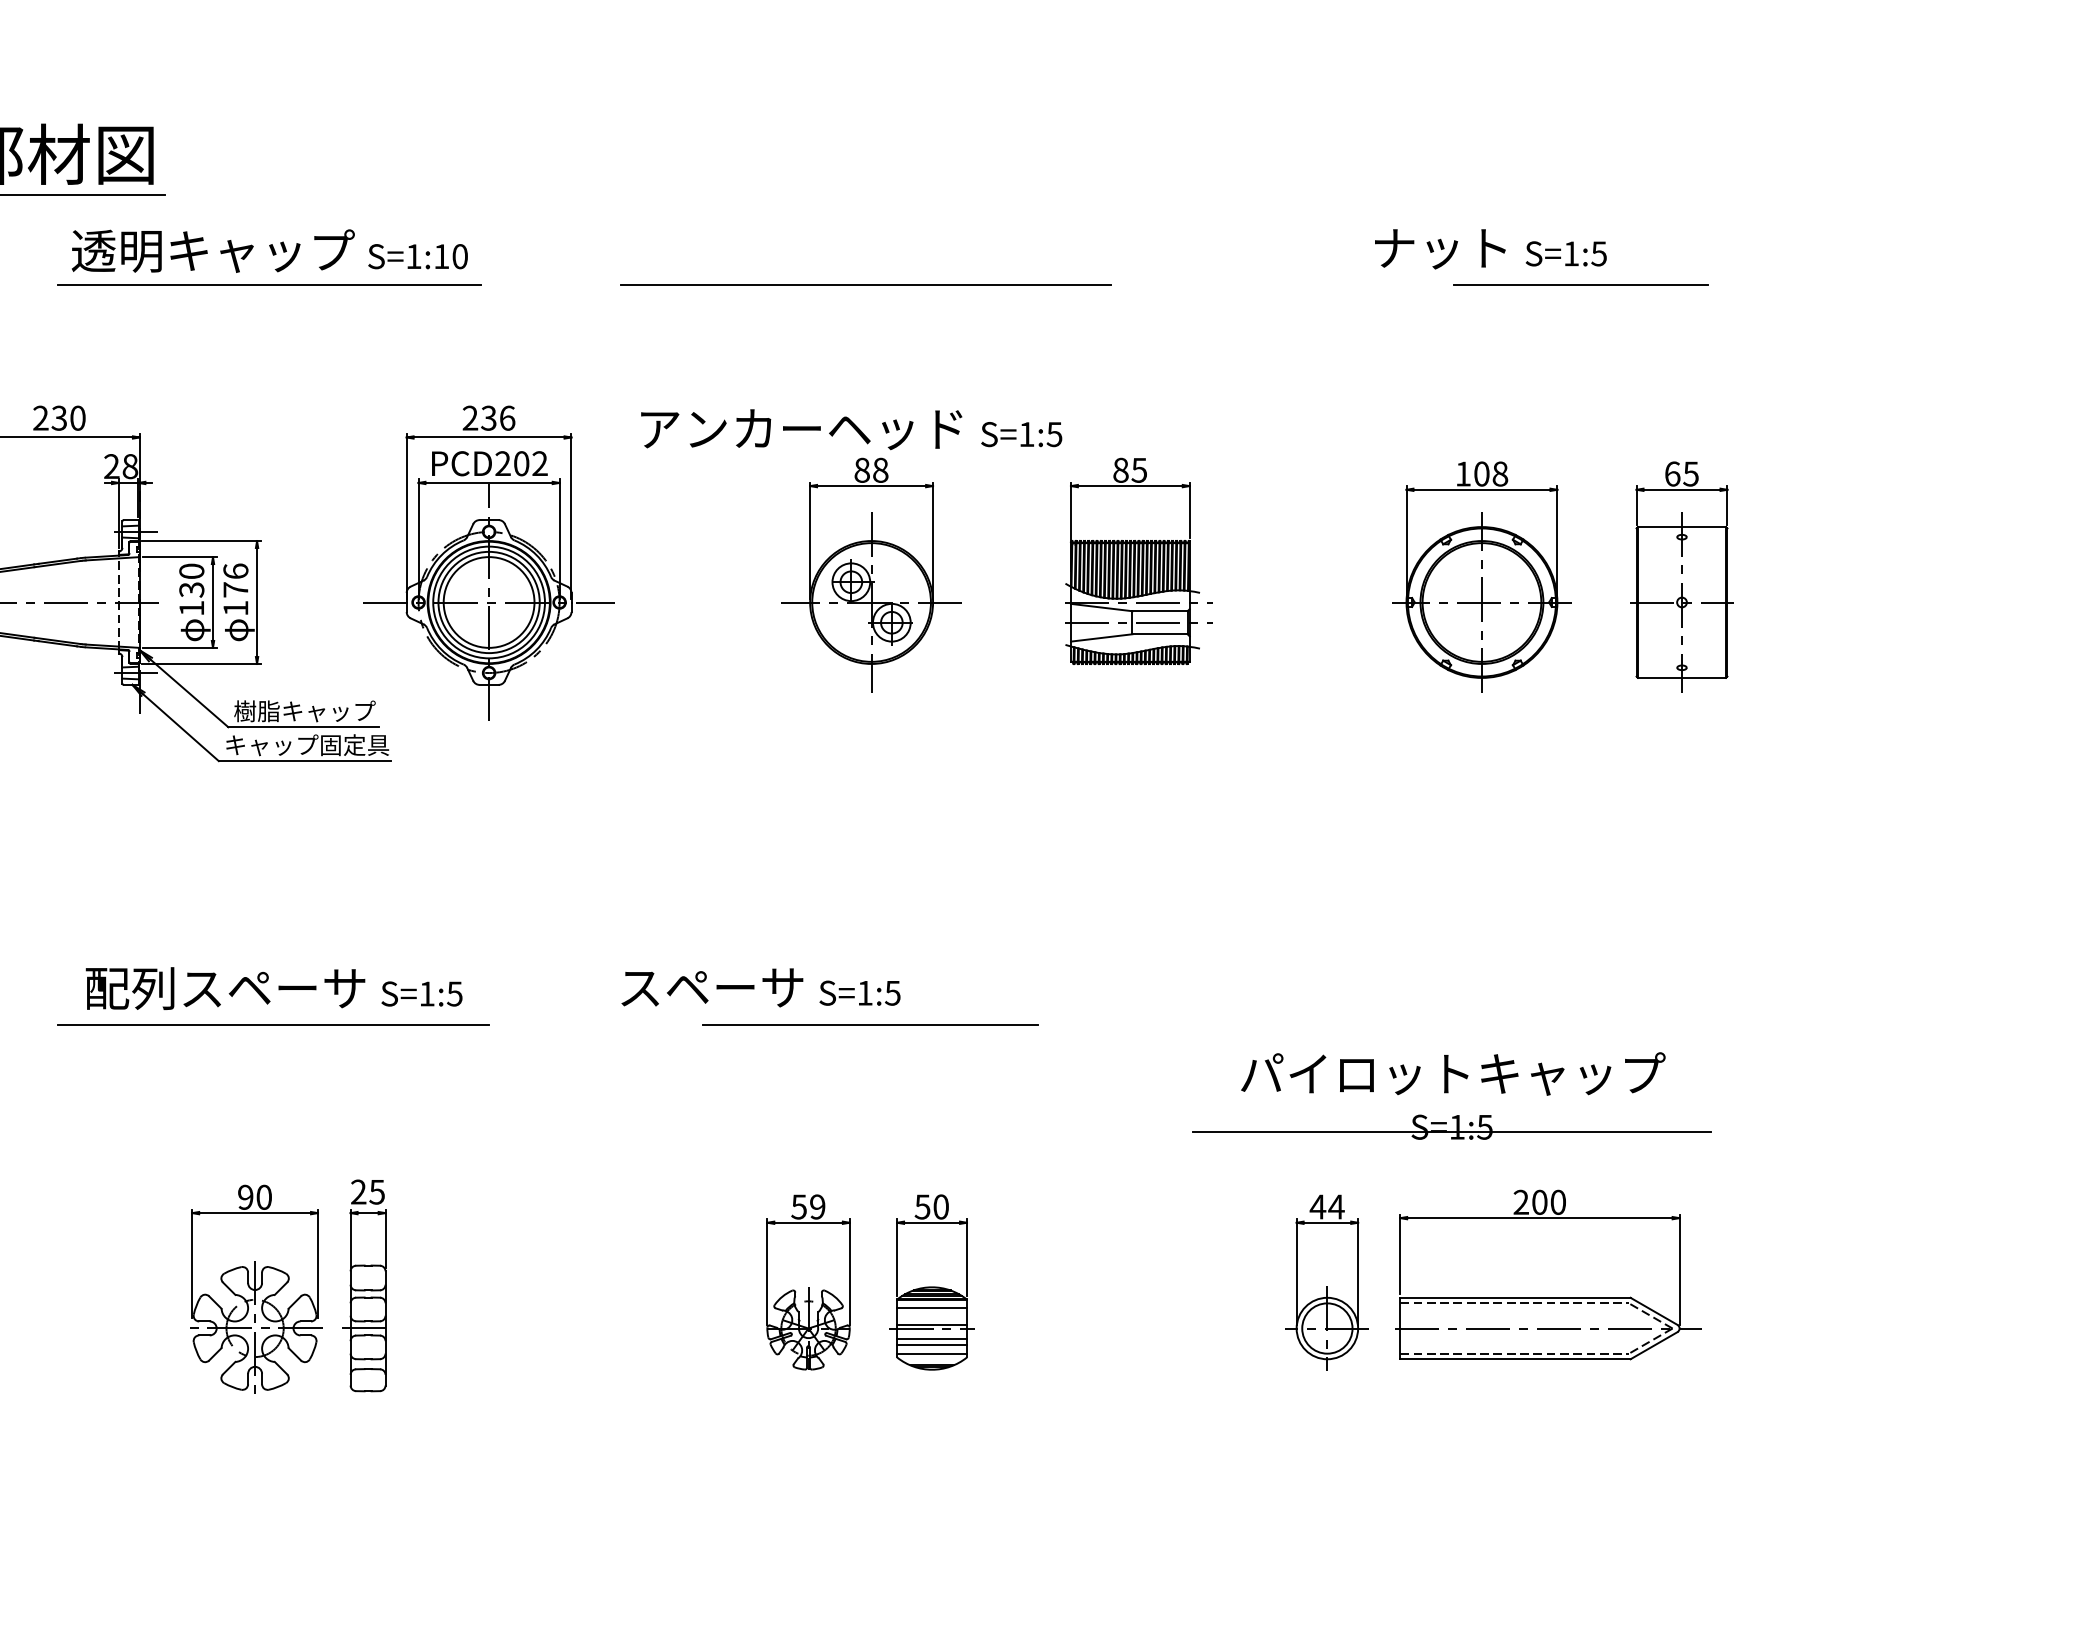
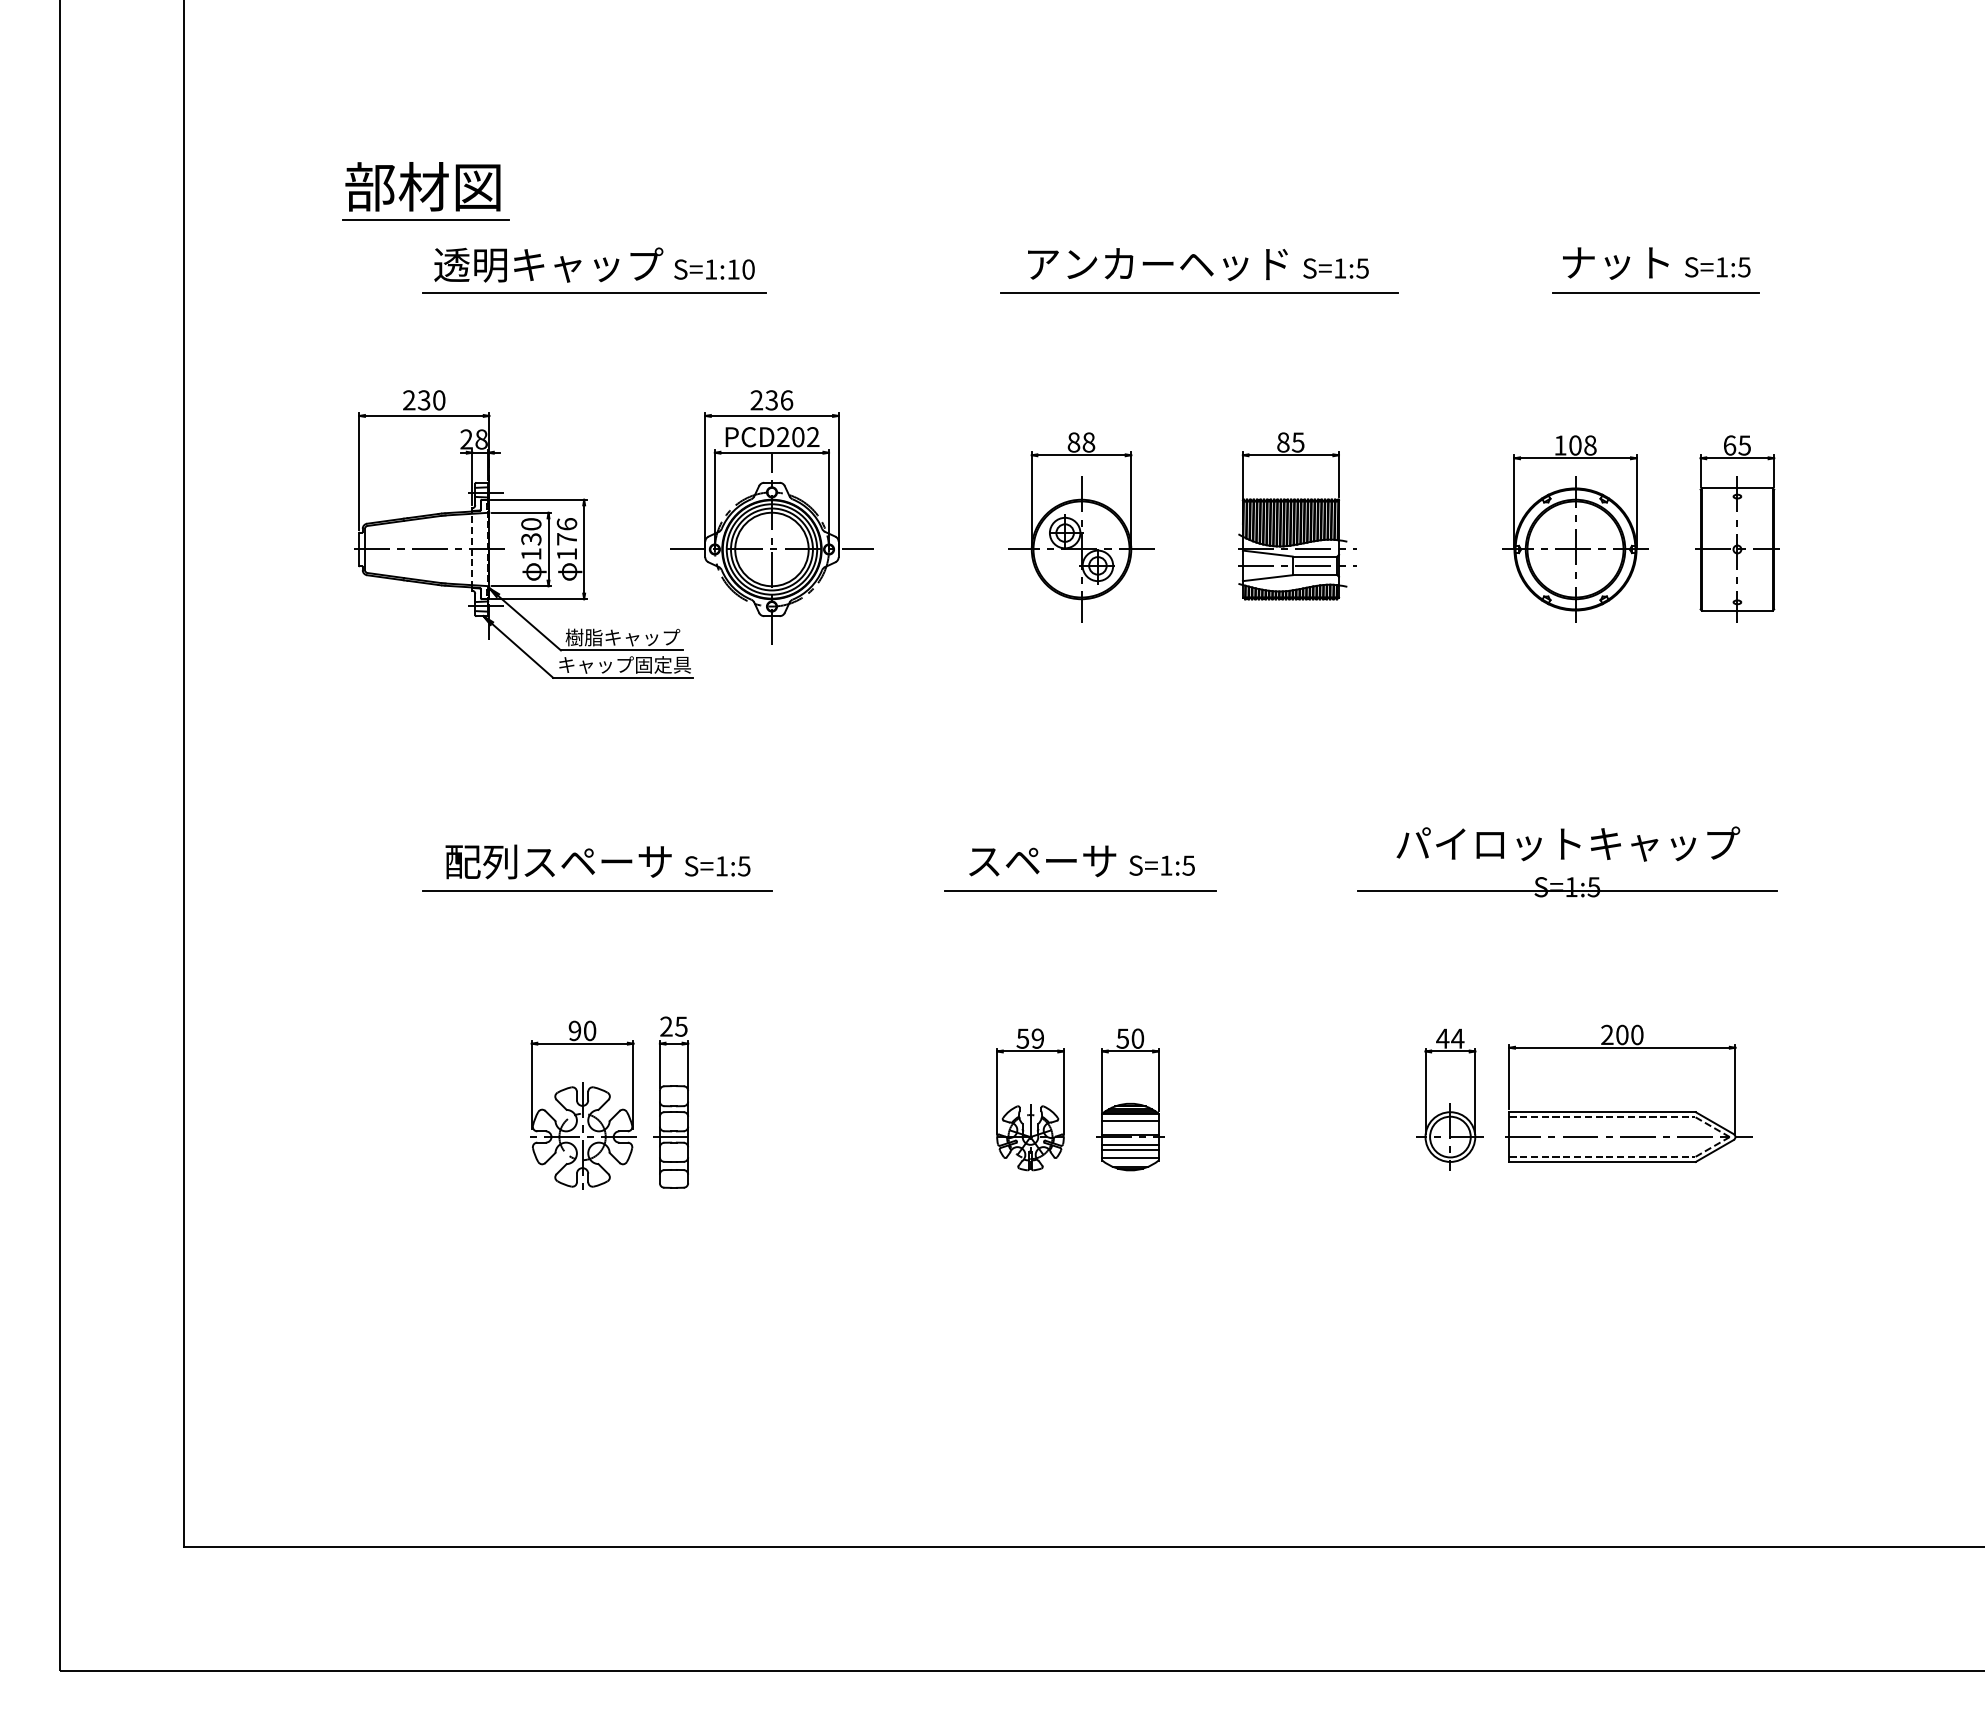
text: (1490, 249) -> (1656, 263), moved
line: (866, 284) -> (1199, 292), moved
text: (851, 429) -> (1198, 264), moved
text: (760, 988) -> (1081, 861), moved
part: (1452, 1095) -> (1567, 861), moved

